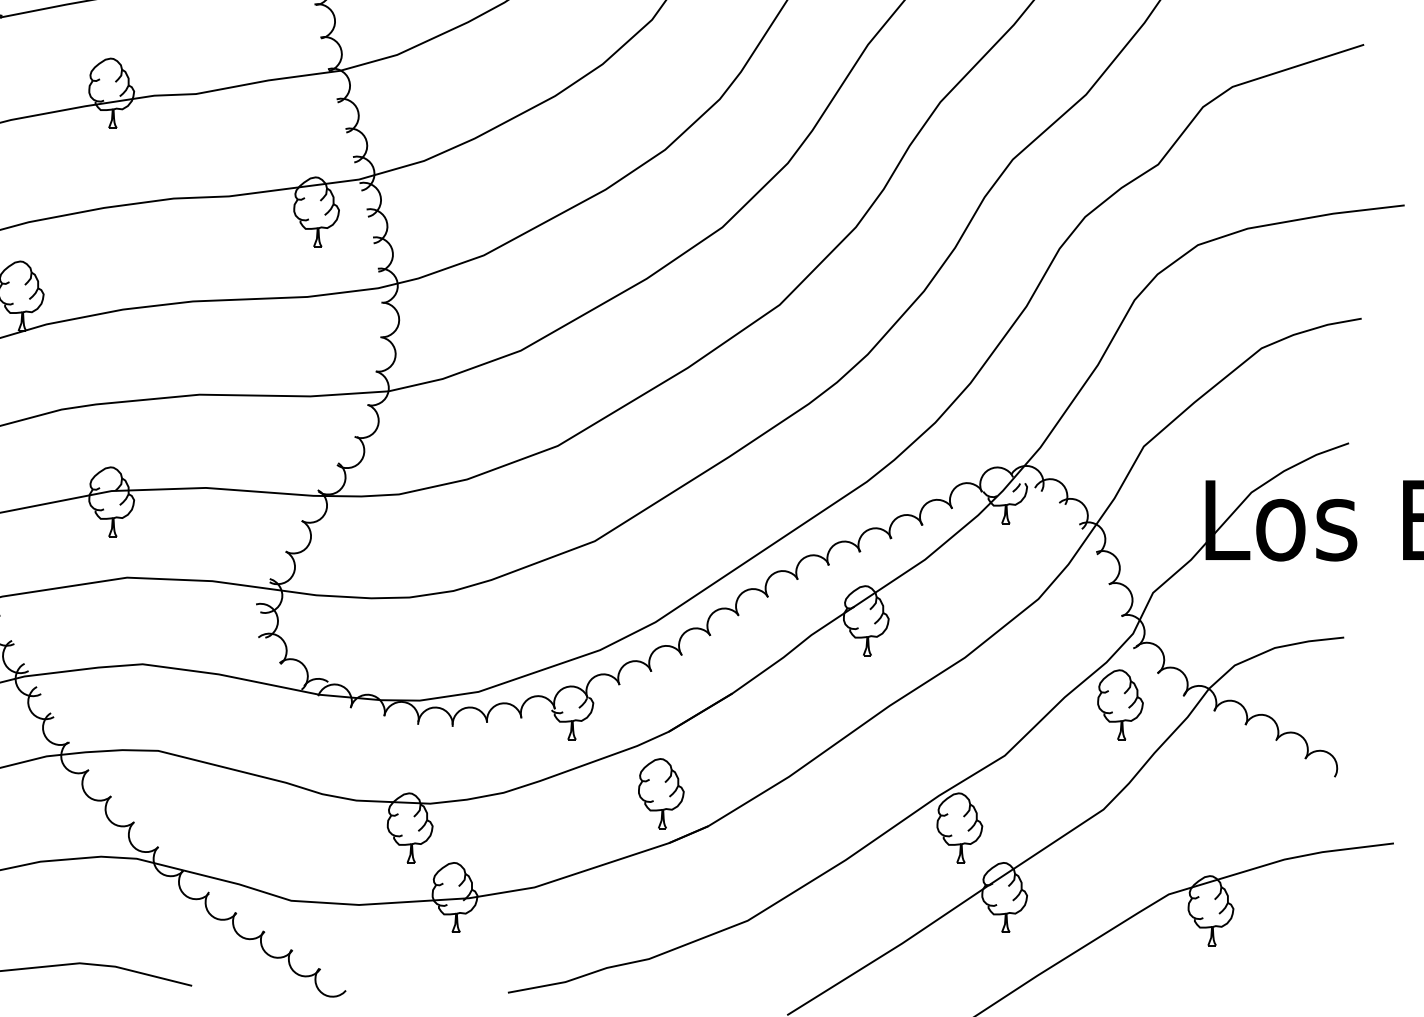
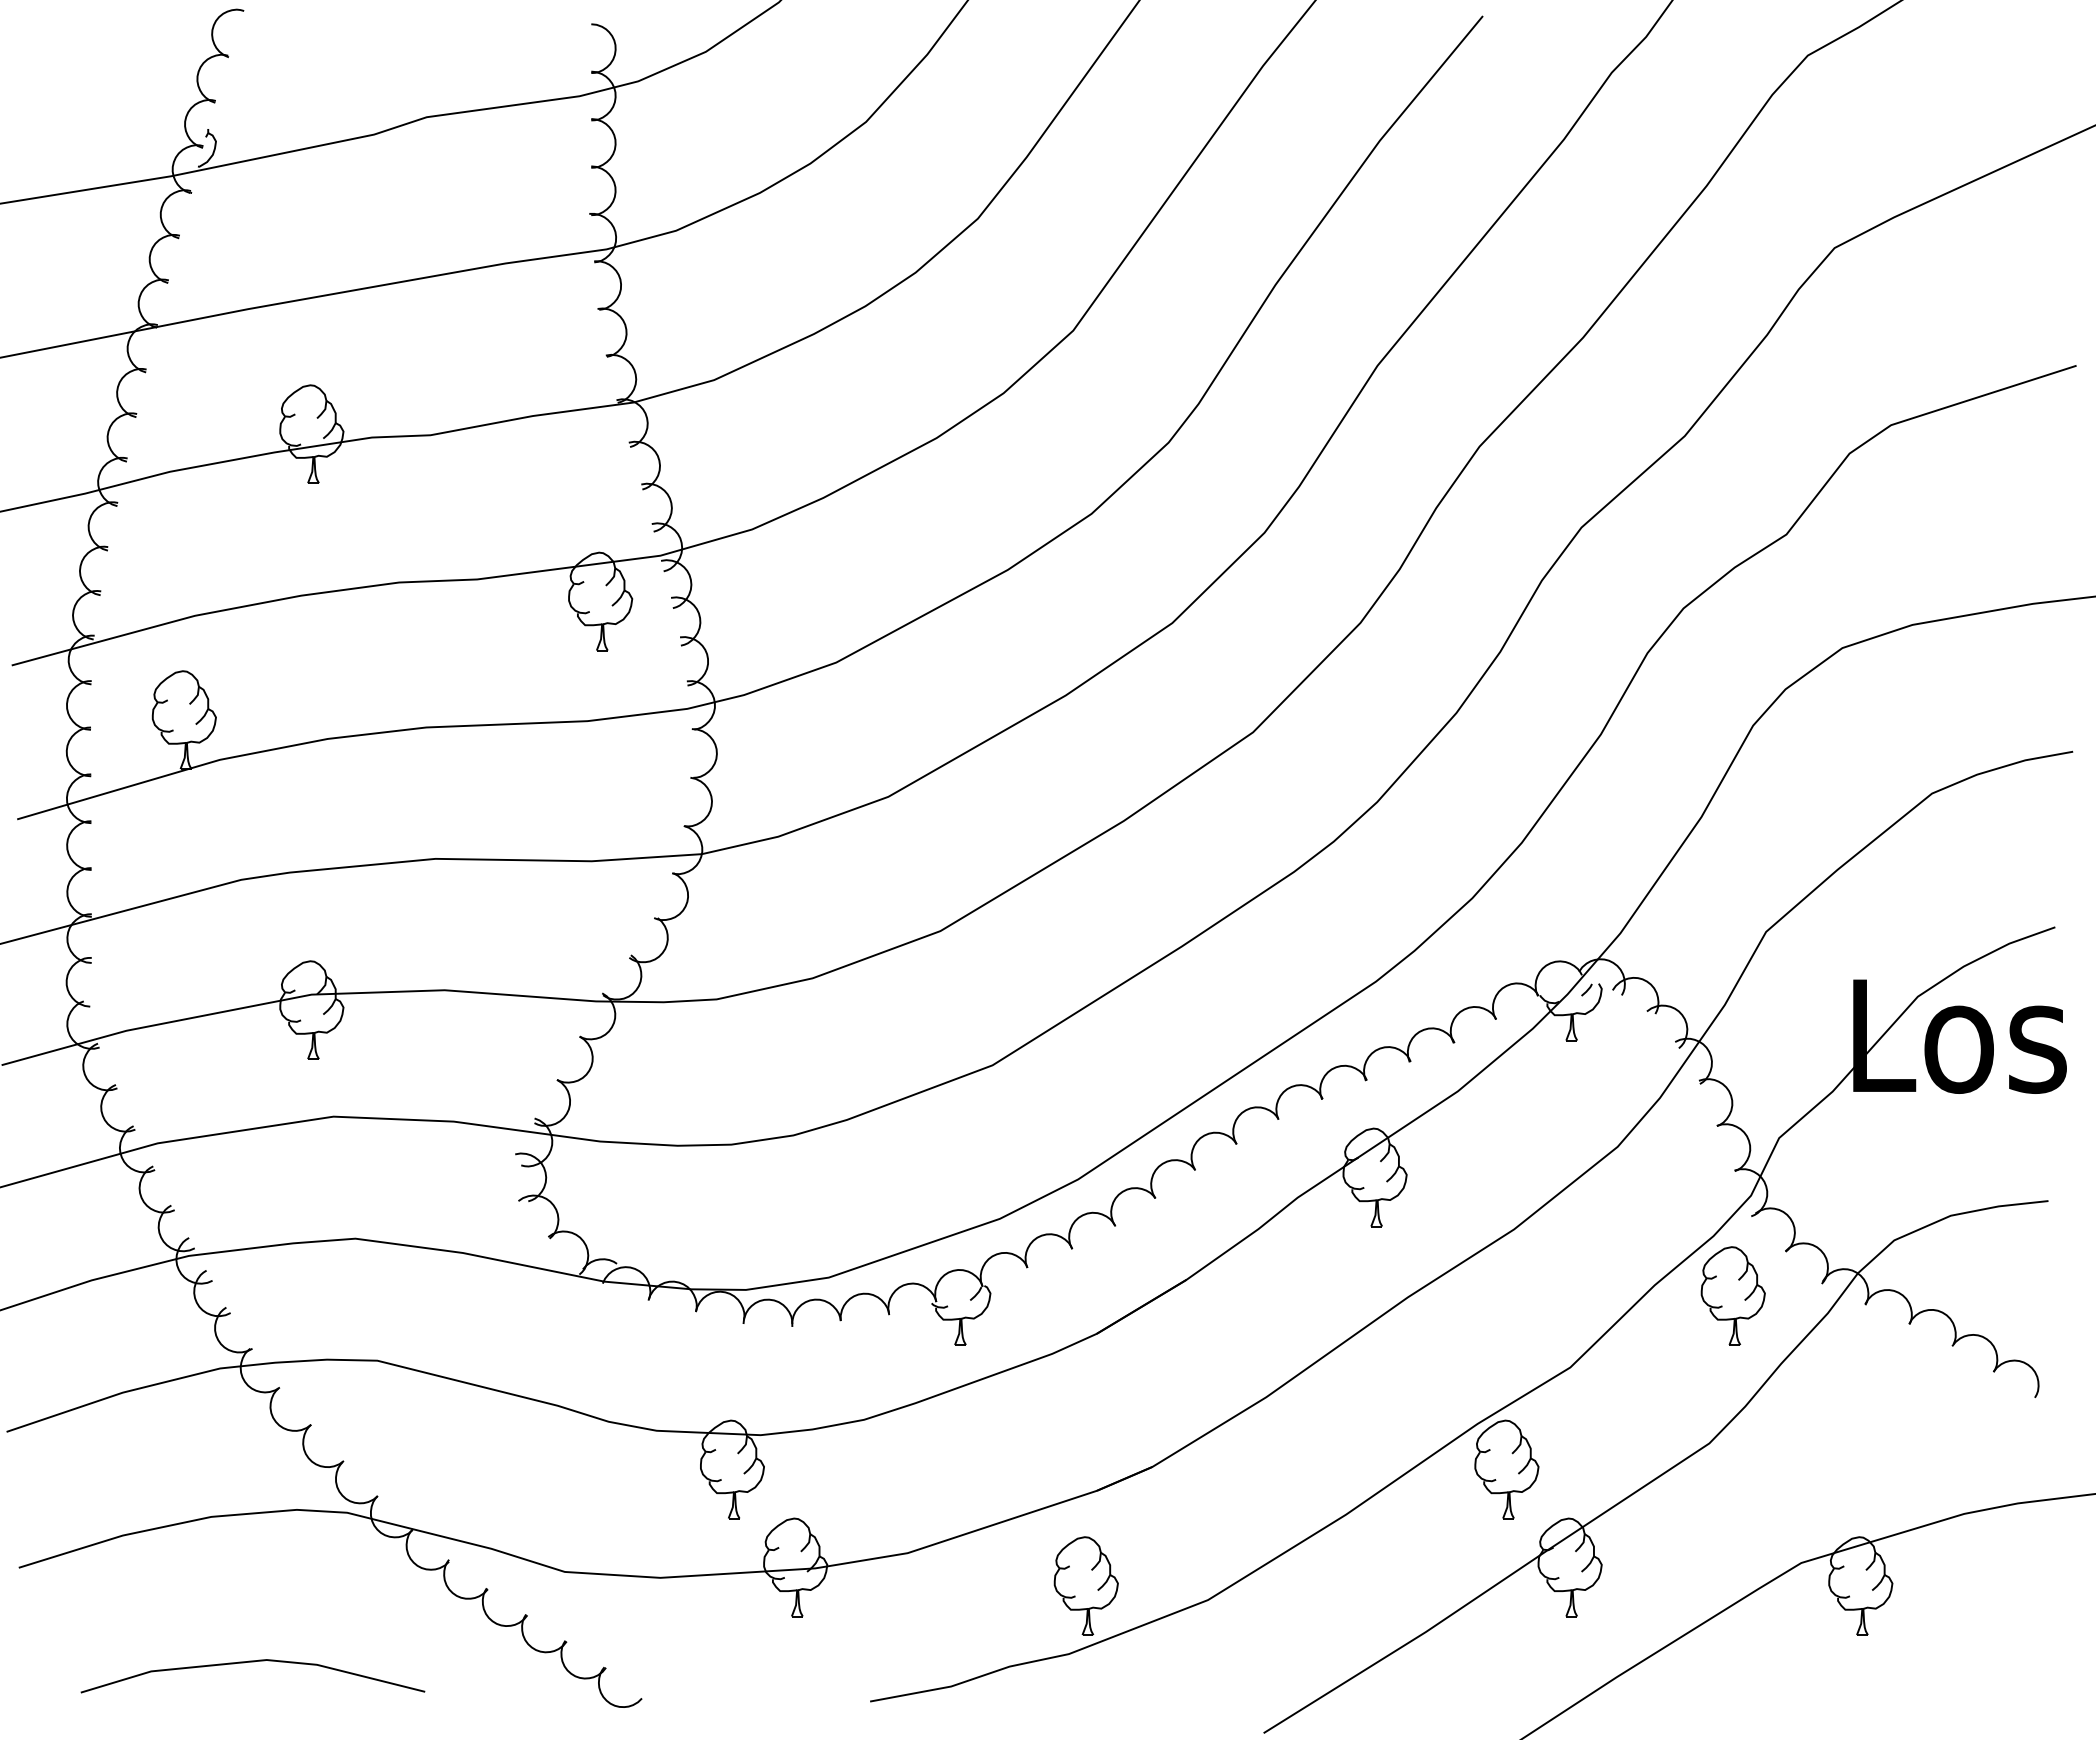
part: (660, 793) -> (1085, 1585), moved

